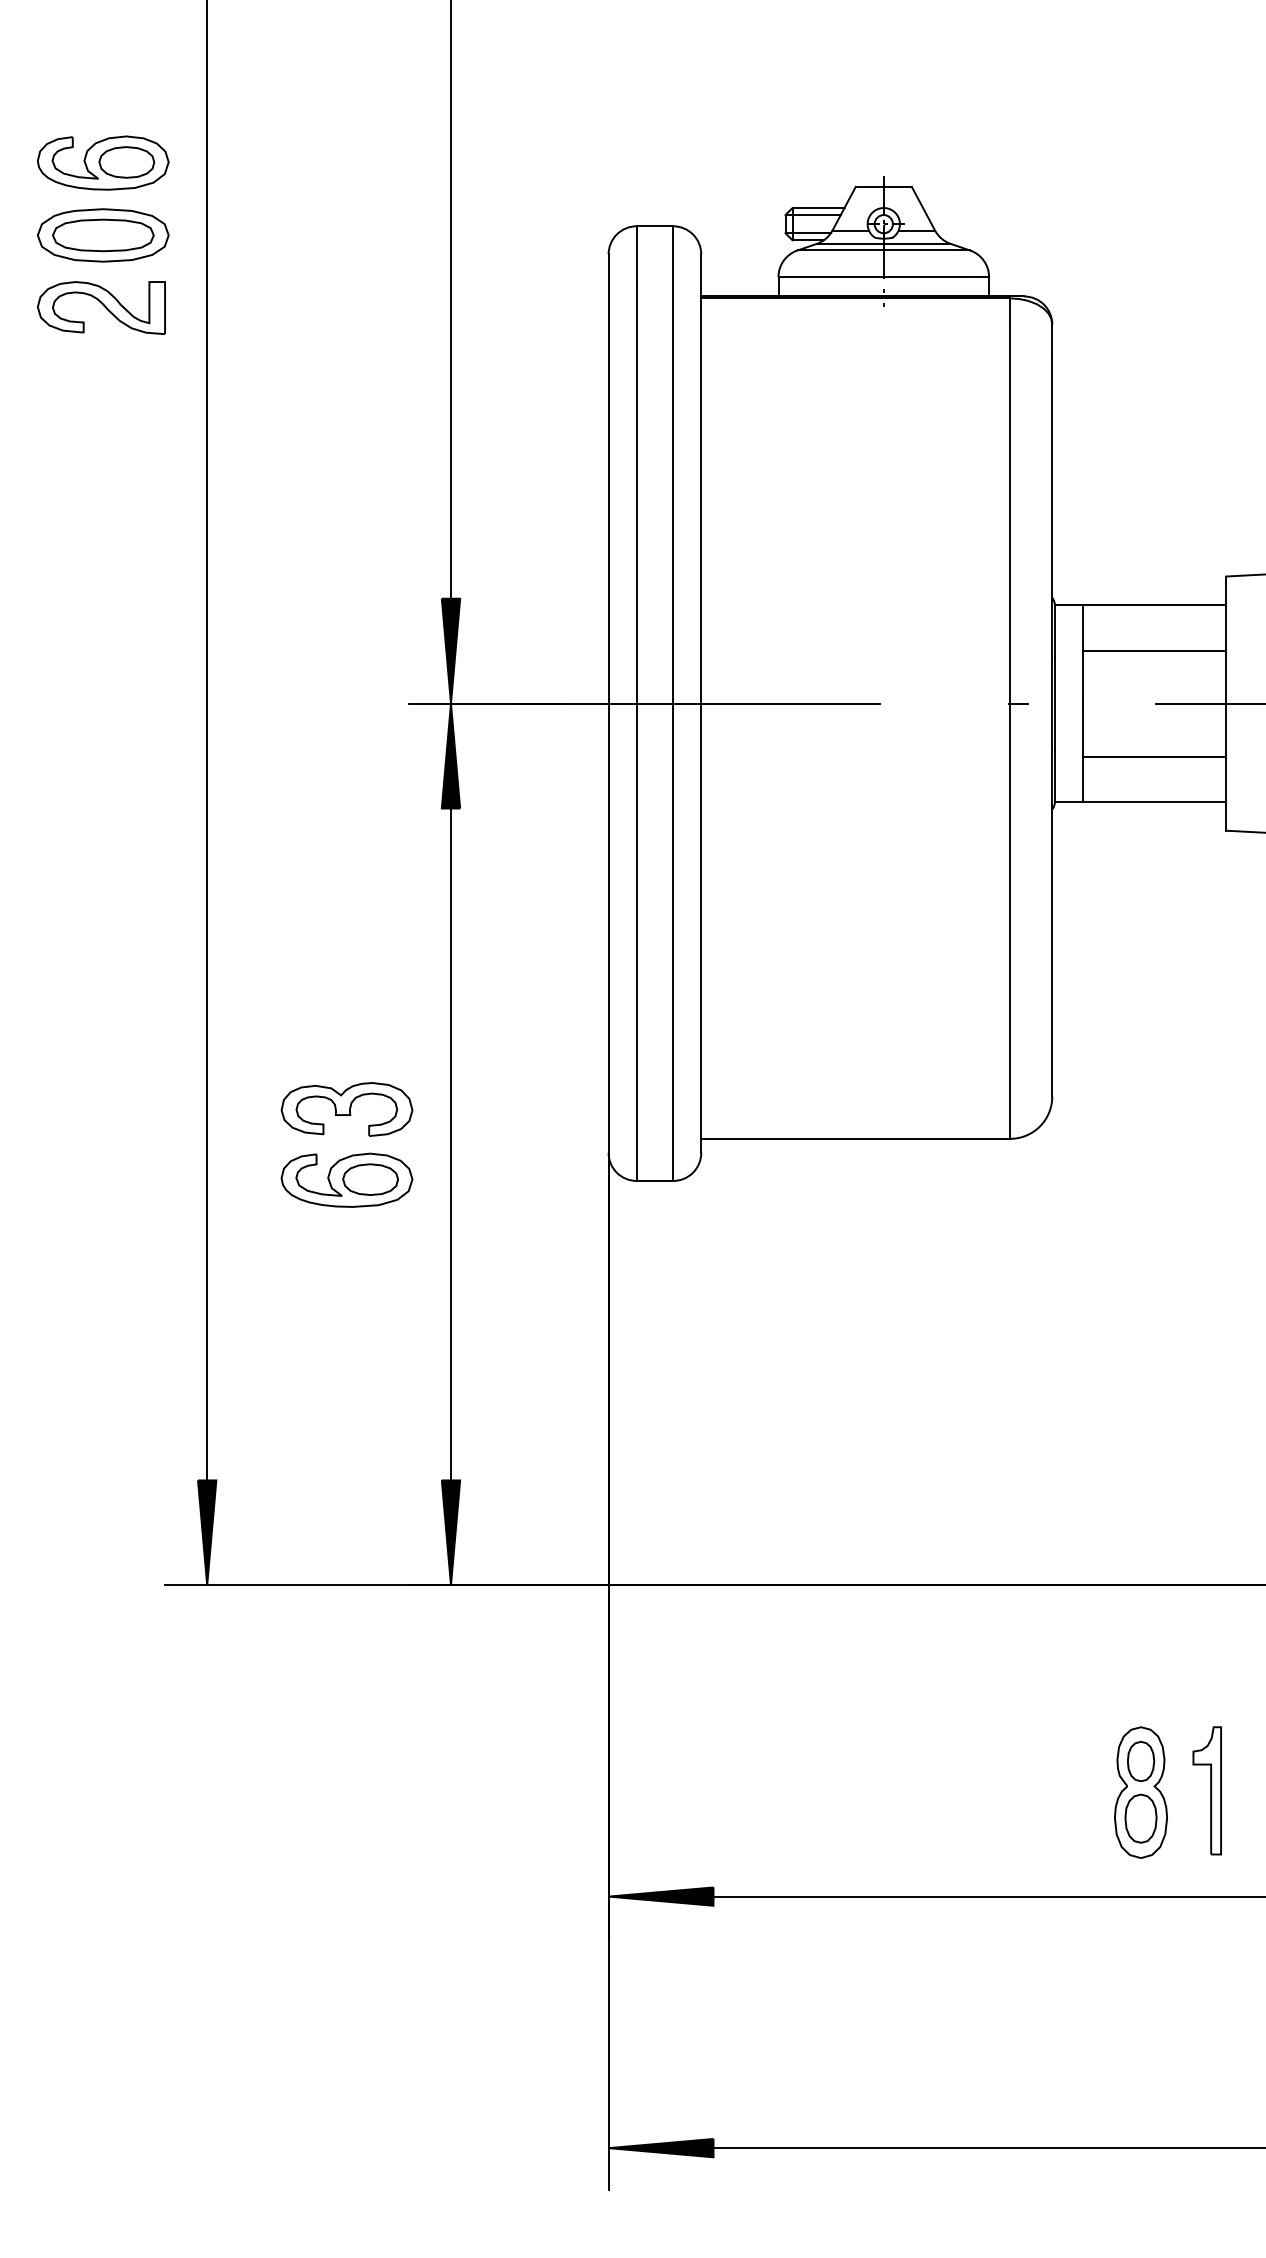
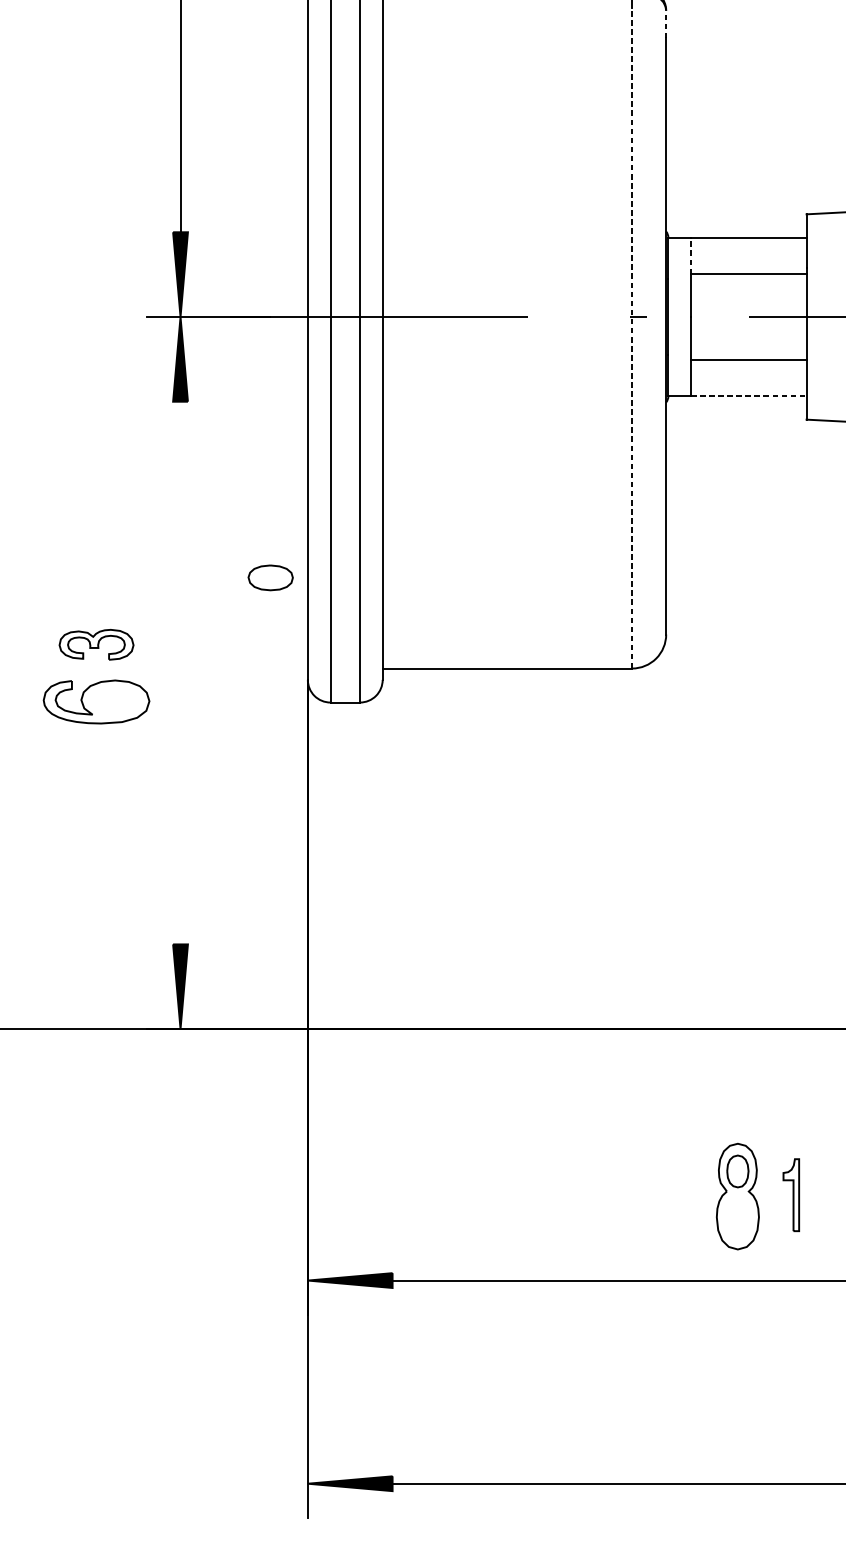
line: (1052, 341) -> (666, 24), solid -> dashed
line: (1083, 628) -> (691, 256), solid -> dashed
line: (1010, 730) -> (632, 338), solid -> dashed
line: (1154, 801) -> (748, 396), solid -> dashed
part: (346, 1109) -> (96, 644), size x0.7
line: (450, 1144) -> (180, 673), removed
part: (370, 1179) -> (270, 577), moved
part: (1206, 1790) -> (790, 1194), size x0.7
part: (1140, 1818) -> (737, 1217), removed

